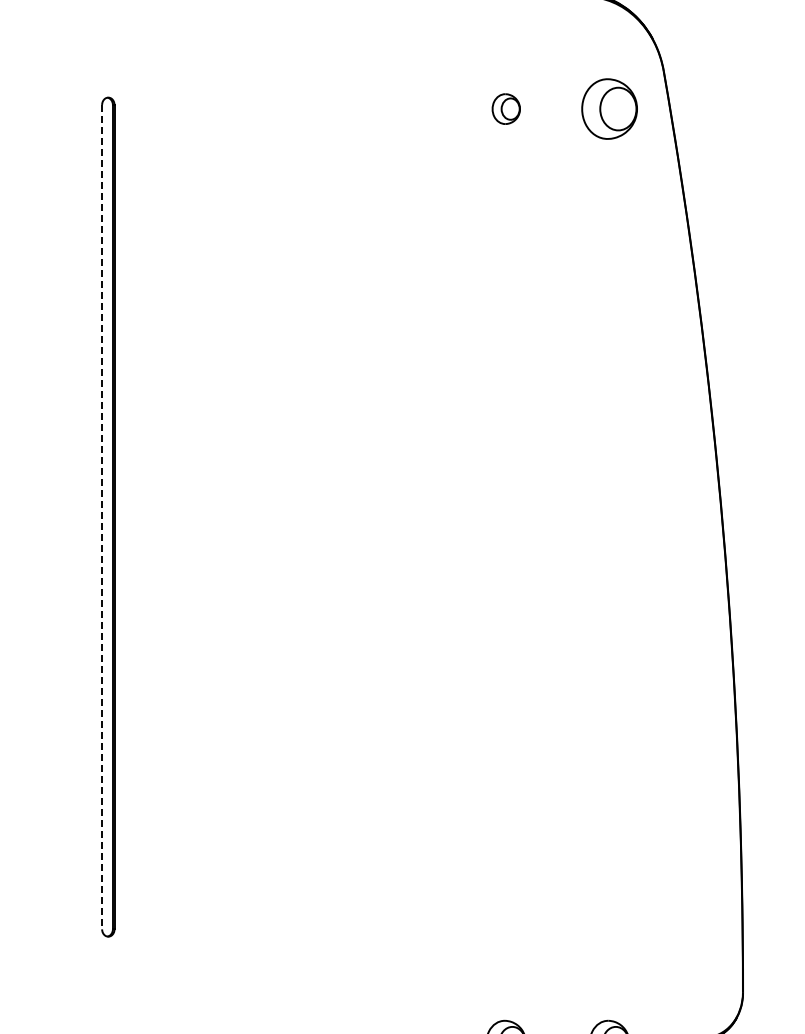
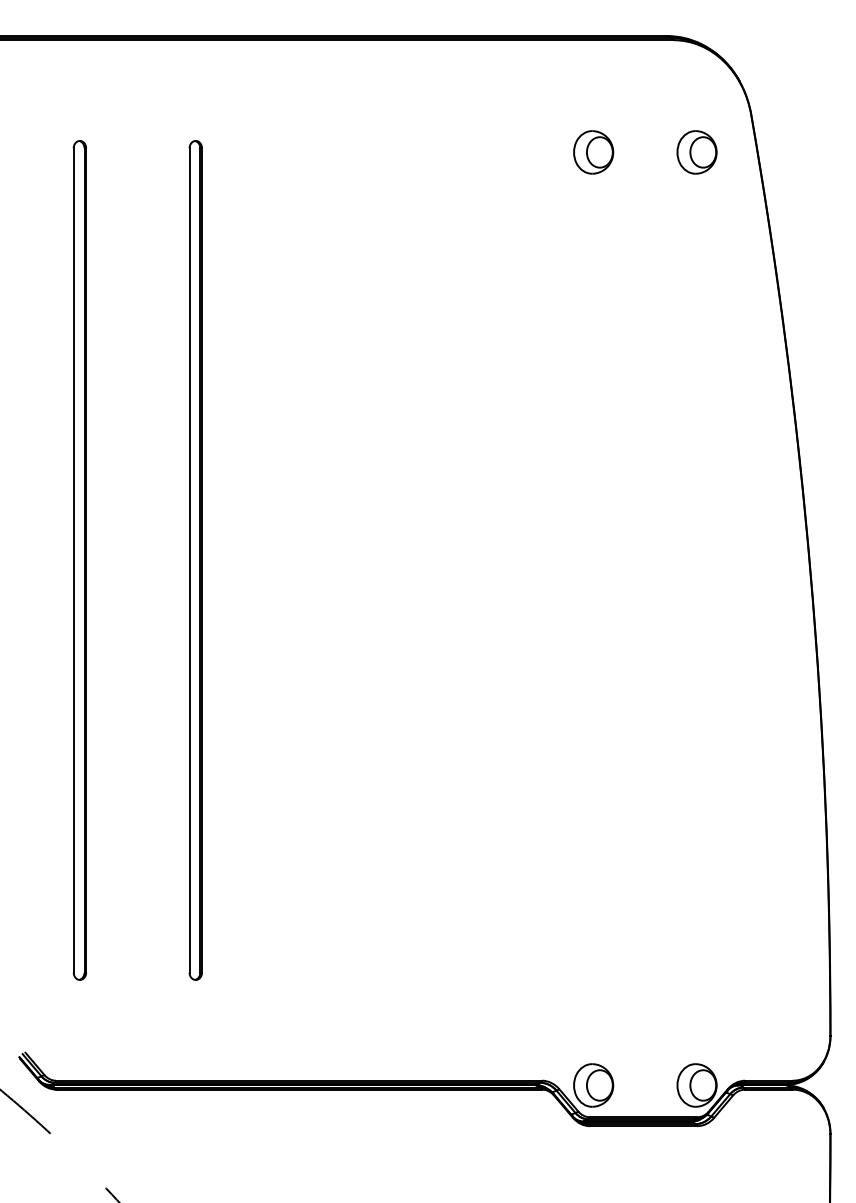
part: (506, 109) -> (593, 152), size x1.43
part: (609, 109) -> (696, 152), size x0.71
line: (102, 517) -> (189, 560), dashed -> solid

